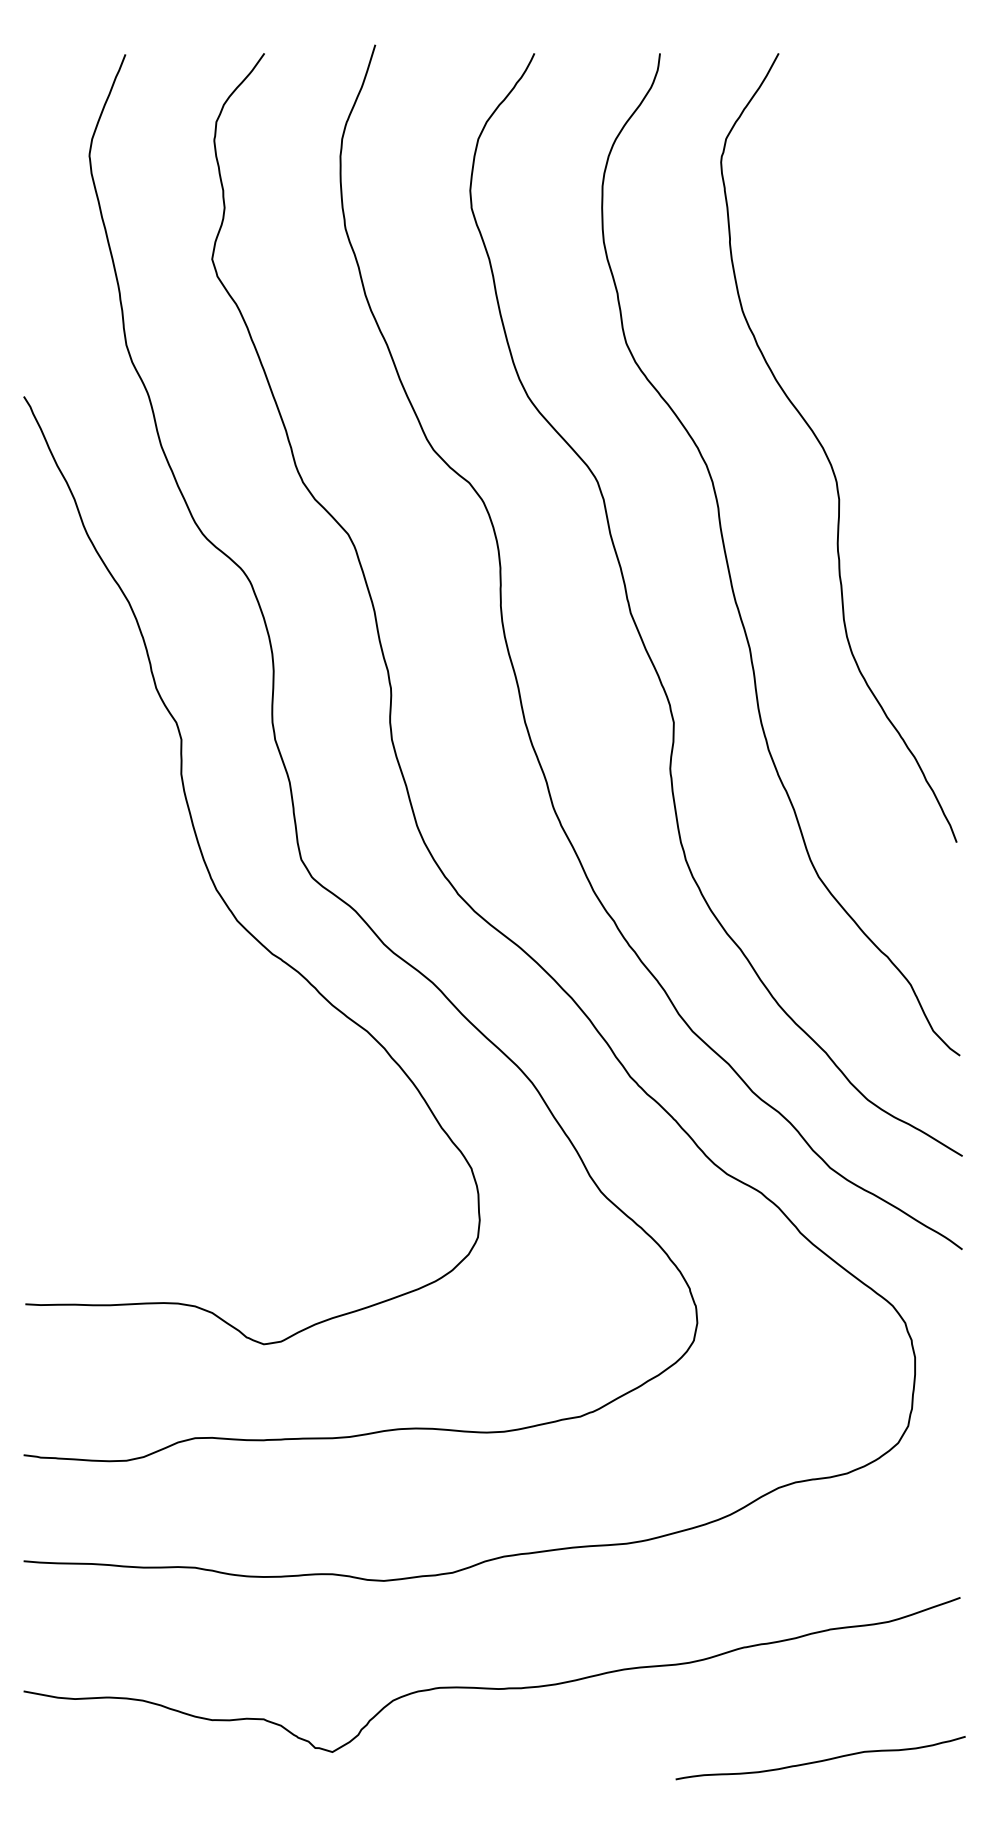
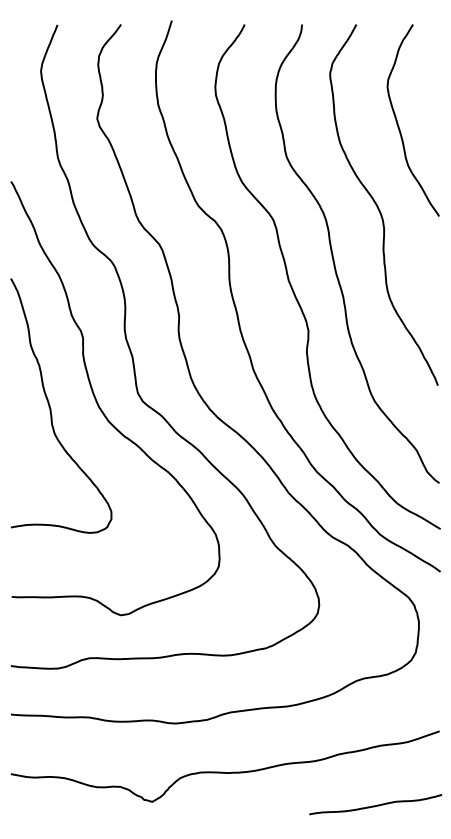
curve: (870, 269) -> (398, 123), added
curve: (112, 892) -> (51, 408), added

